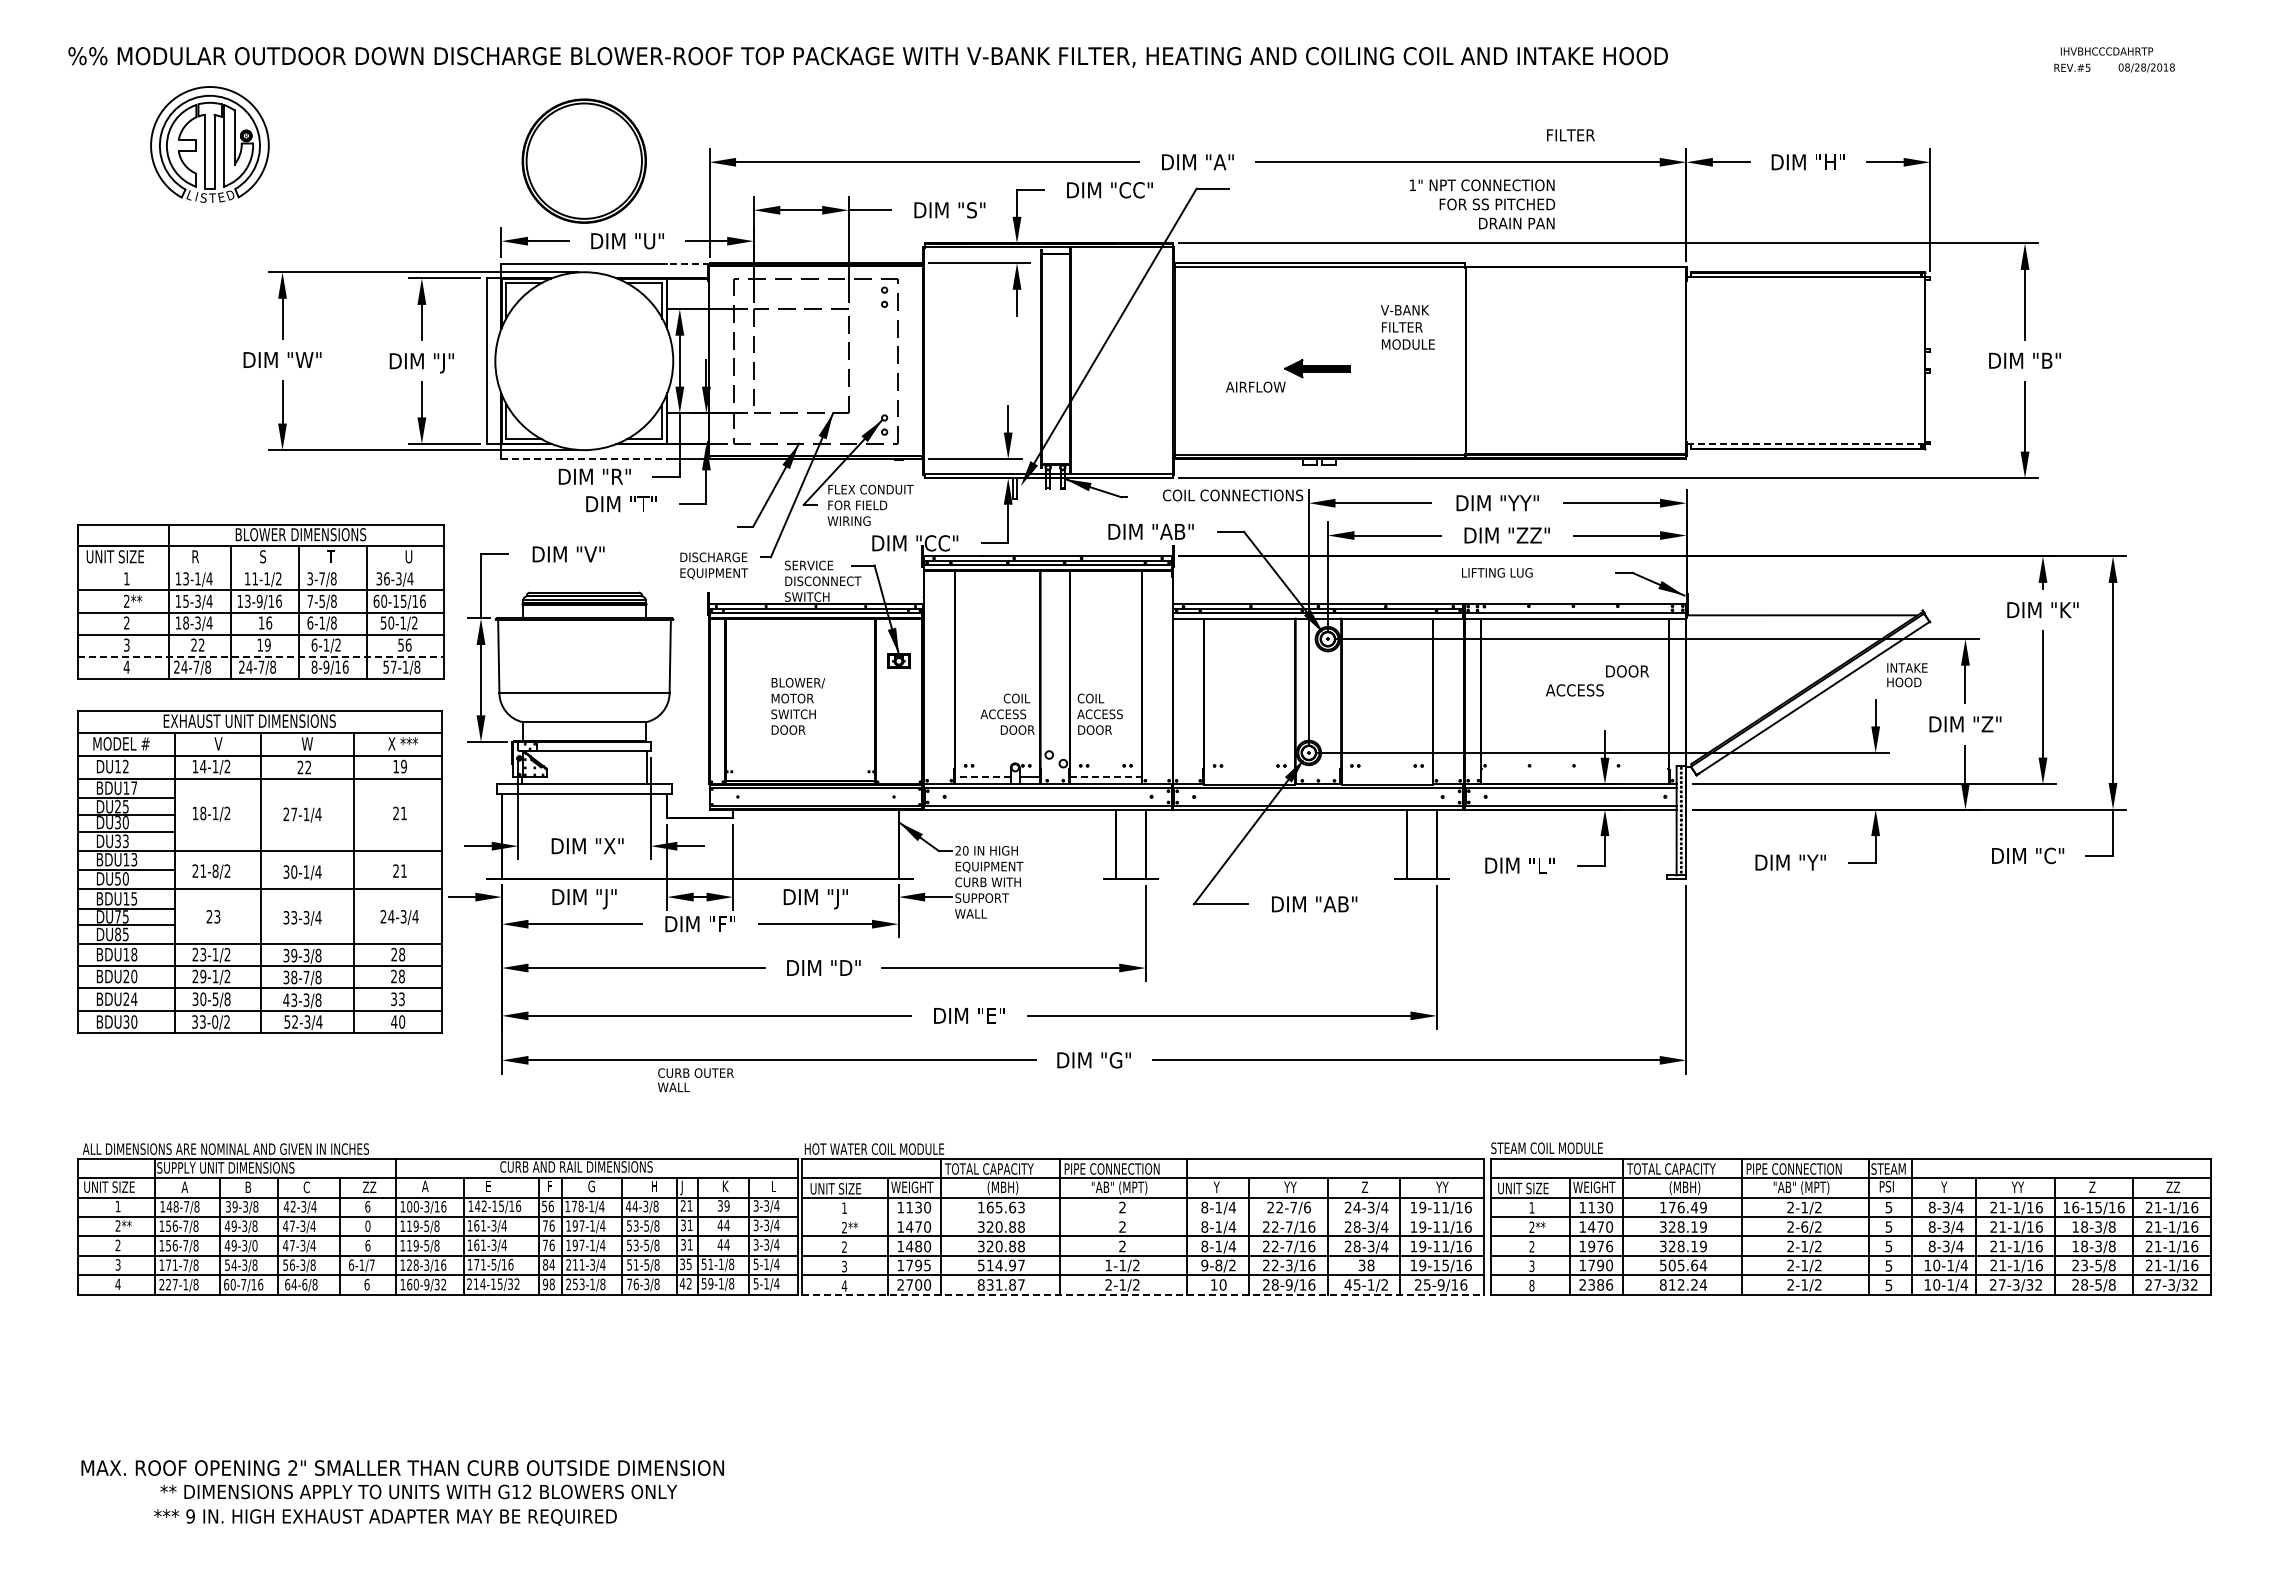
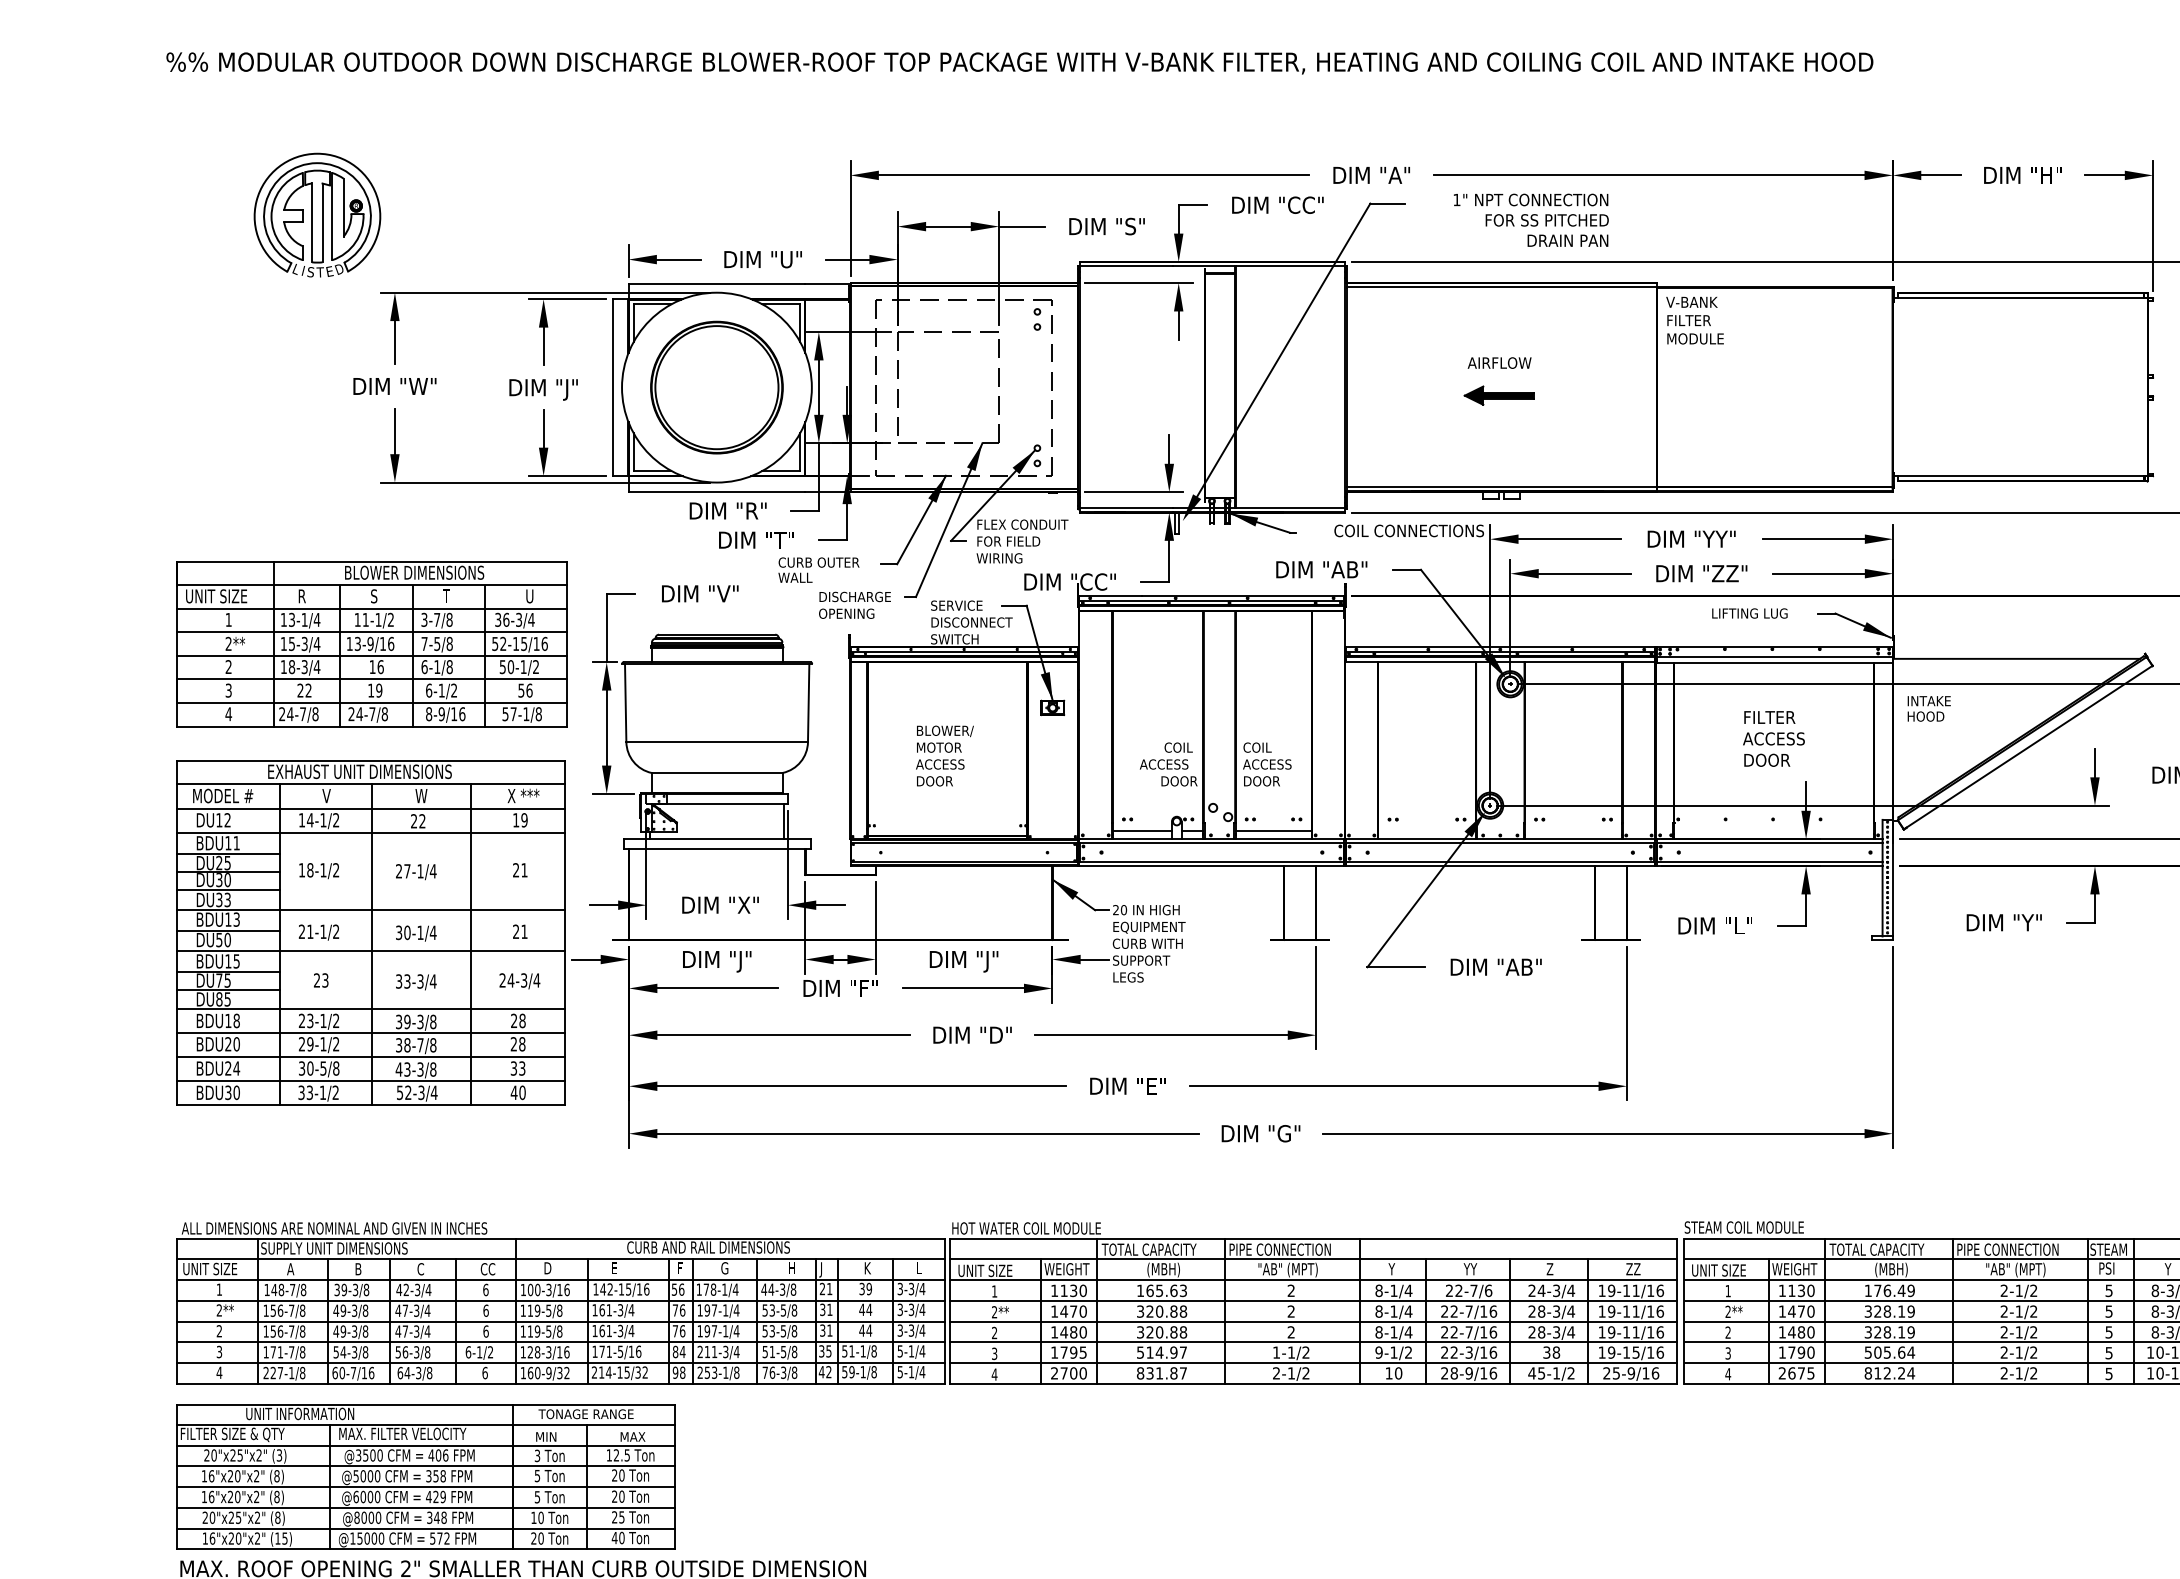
text: (1570, 135) -> (1769, 717), moved
part: (209, 144) -> (316, 215), moved
part: (583, 160) -> (716, 386), moved
text: (1482, 204) -> (1531, 220), moved
line: (687, 263) -> (827, 283), dashed -> solid
text: (1407, 327) -> (1694, 320), moved
text: (1255, 386) -> (1499, 362), moved
line: (1804, 444) -> (2019, 476), dashed -> solid
line: (584, 458) -> (717, 491), dashed -> solid
line: (260, 568) -> (371, 608), added
text: (1497, 572) -> (1750, 613), moved
text: (714, 573) -> (855, 614), EQUIPMENT -> OPENING
text: (380, 600) -> (499, 643), 60-15/16 -> 52-15/16
line: (261, 656) -> (372, 702), dashed -> solid
text: (1627, 671) -> (1767, 760), moved
text: (1907, 675) -> (1929, 709), moved
text: (793, 714) -> (940, 764), SWITCH -> ACCESS
line: (983, 776) -> (1142, 830), dashed -> solid
line: (1105, 776) -> (1273, 830), dashed -> solid
text: (134, 787) -> (236, 842), BDU17 -> BDU11
text: (215, 870) -> (323, 931), 21-8/2 -> 21-1/2
text: (970, 913) -> (1129, 977), WALL -> LEGS
text: (215, 1021) -> (323, 1092), 33-0/2 -> 33-1/2
text: (695, 1080) -> (818, 570), moved
text: (425, 1186) -> (547, 1268), A -> D
text: (1442, 1186) -> (1632, 1268), YY -> ZZ
text: (369, 1187) -> (487, 1269), ZZ -> CC
line: (1143, 1217) -> (1313, 1301), added
text: (367, 1225) -> (485, 1309), 0 -> 6
text: (1804, 1226) -> (2019, 1311), 2-6/2 -> 2-1/2
text: (254, 1245) -> (365, 1331), 49-3/0 -> 49-3/8
text: (1600, 1246) -> (1801, 1332), 1976 -> 1480
text: (371, 1264) -> (489, 1351), 6-1/7 -> 6-1/2
text: (1218, 1265) -> (1393, 1352), 9-8/2 -> 9-1/2
text: (304, 1284) -> (418, 1372), 64-6/8 -> 64-3/8
text: (1600, 1284) -> (1801, 1372), 2386 -> 2675
text: (1531, 1285) -> (1727, 1373), 8 -> 4
line: (1143, 1294) -> (1313, 1383), dashed -> solid
part: (311, 1381) -> (425, 1476), added

